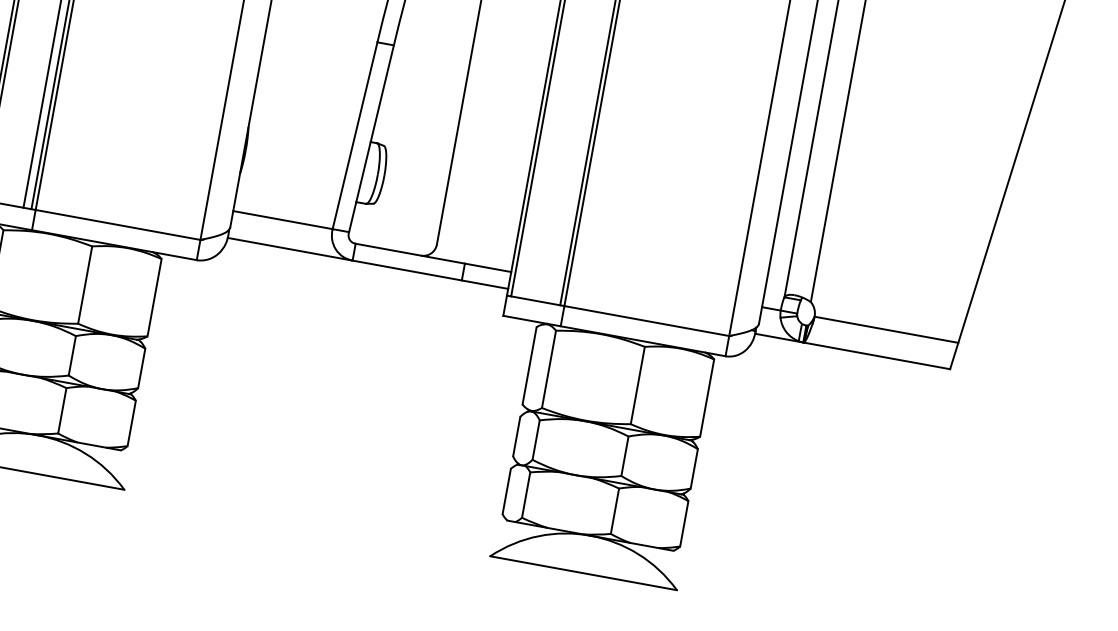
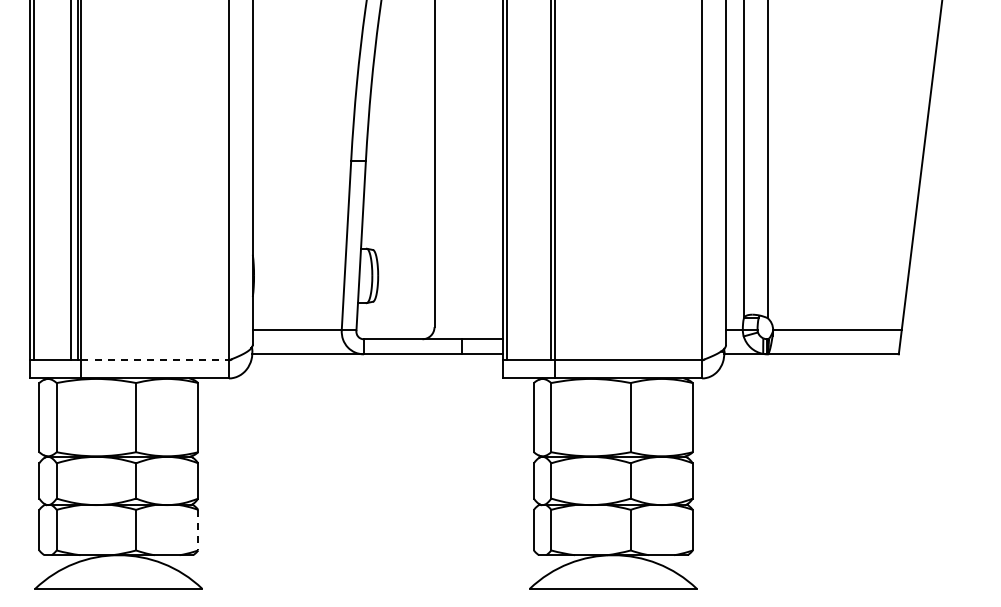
line: (118, 225) -> (155, 360), solid -> dashed
line: (131, 423) -> (198, 530), solid -> dashed

